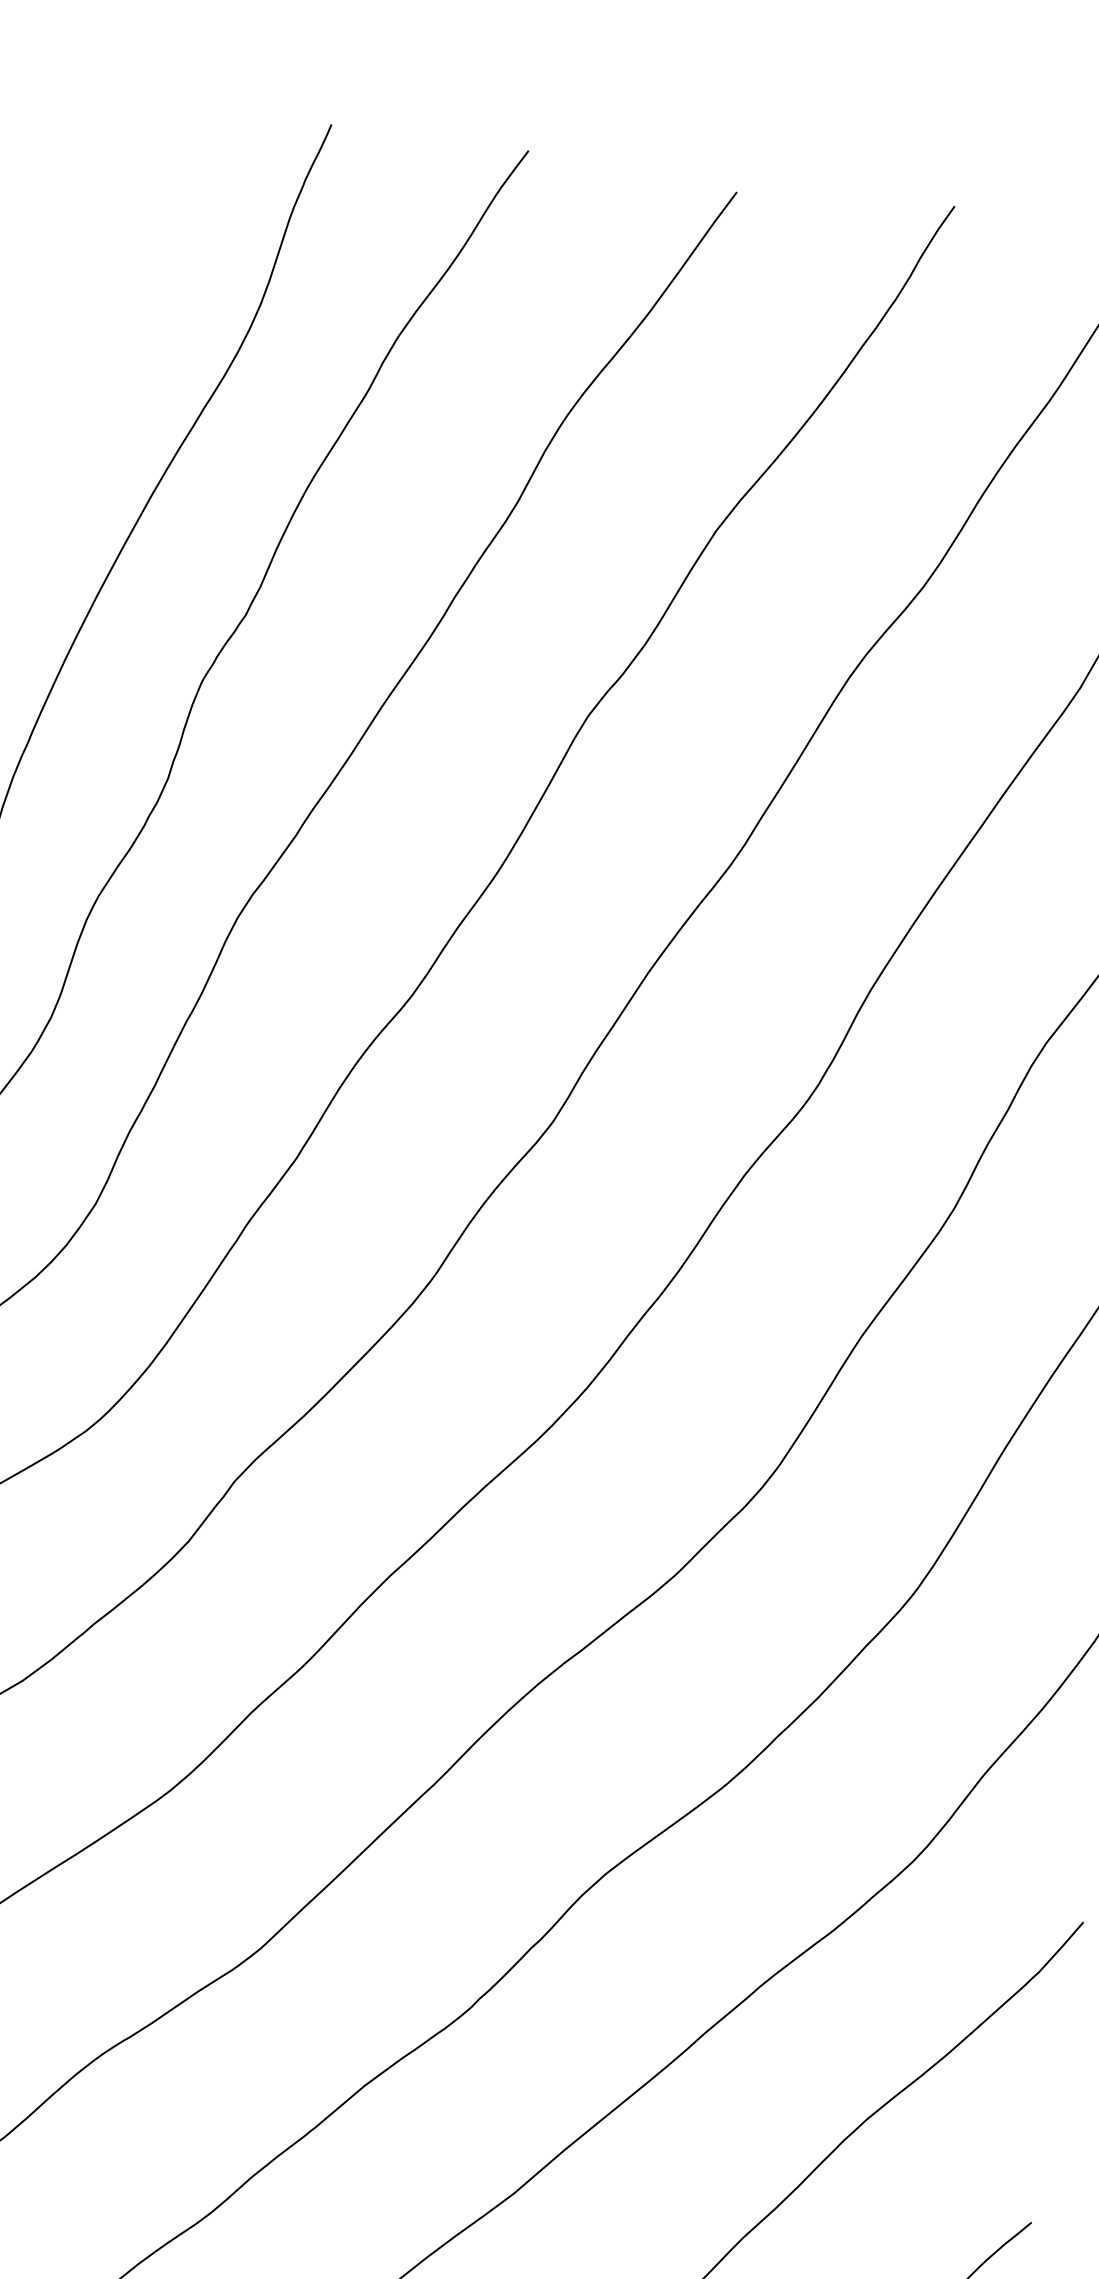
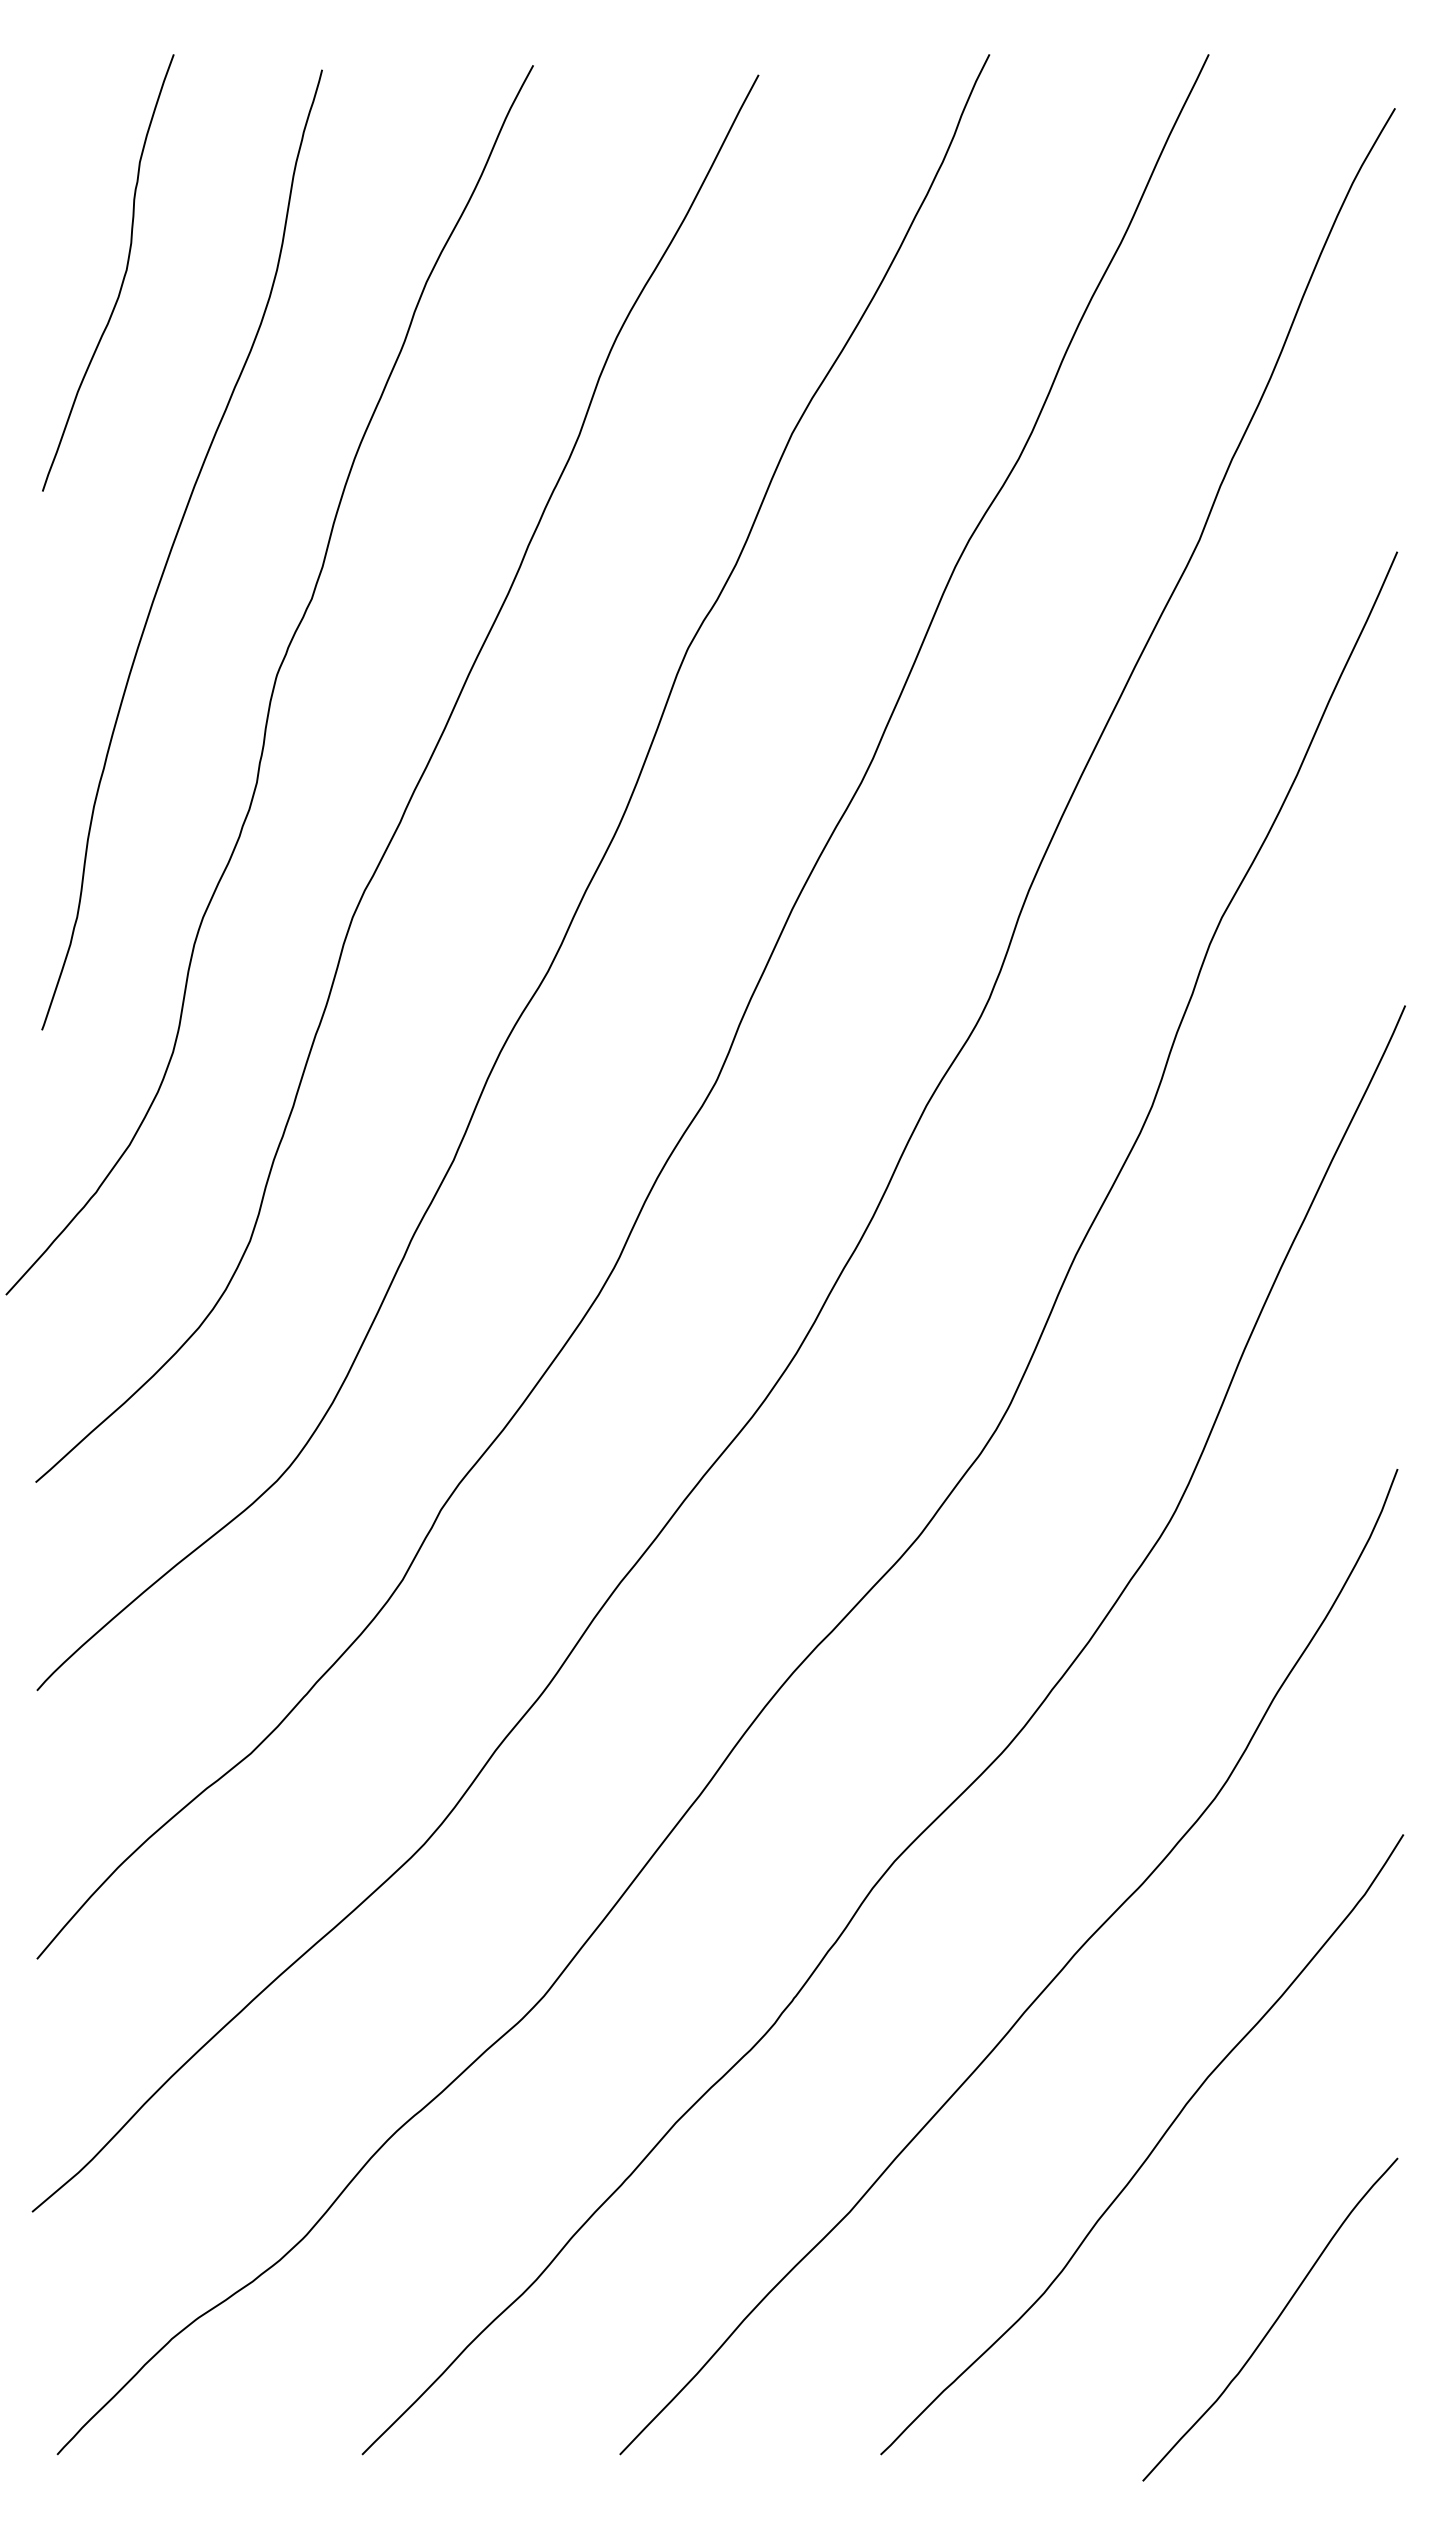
curve: (116, 288) -> (123, 276), added

